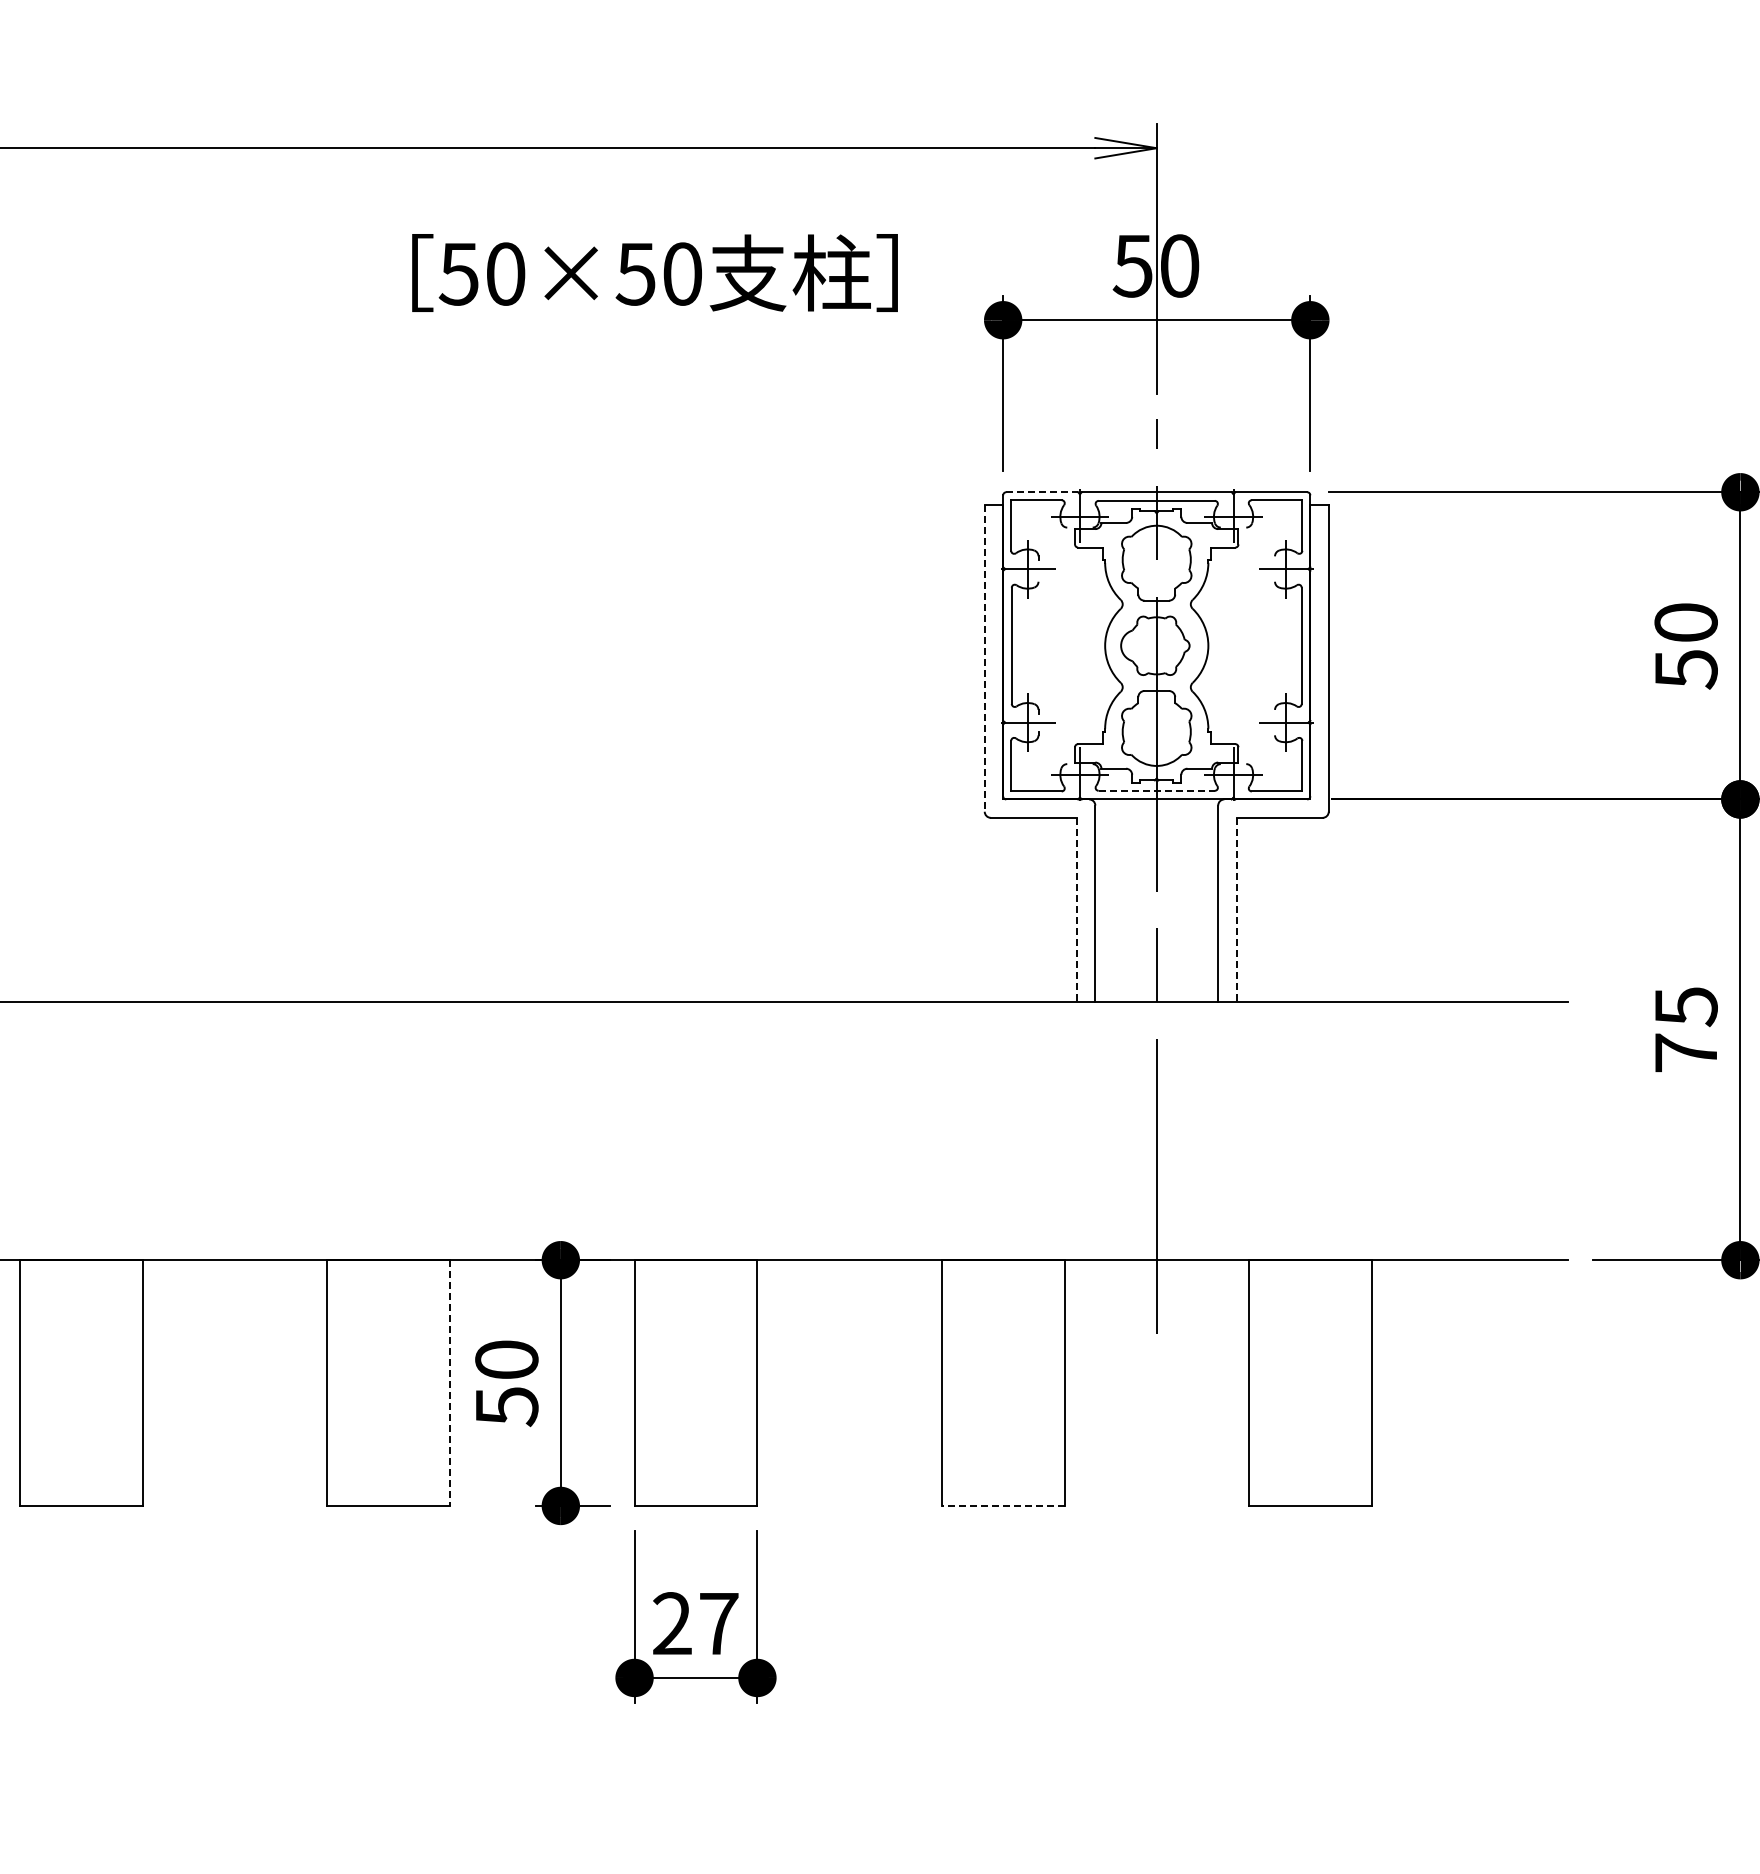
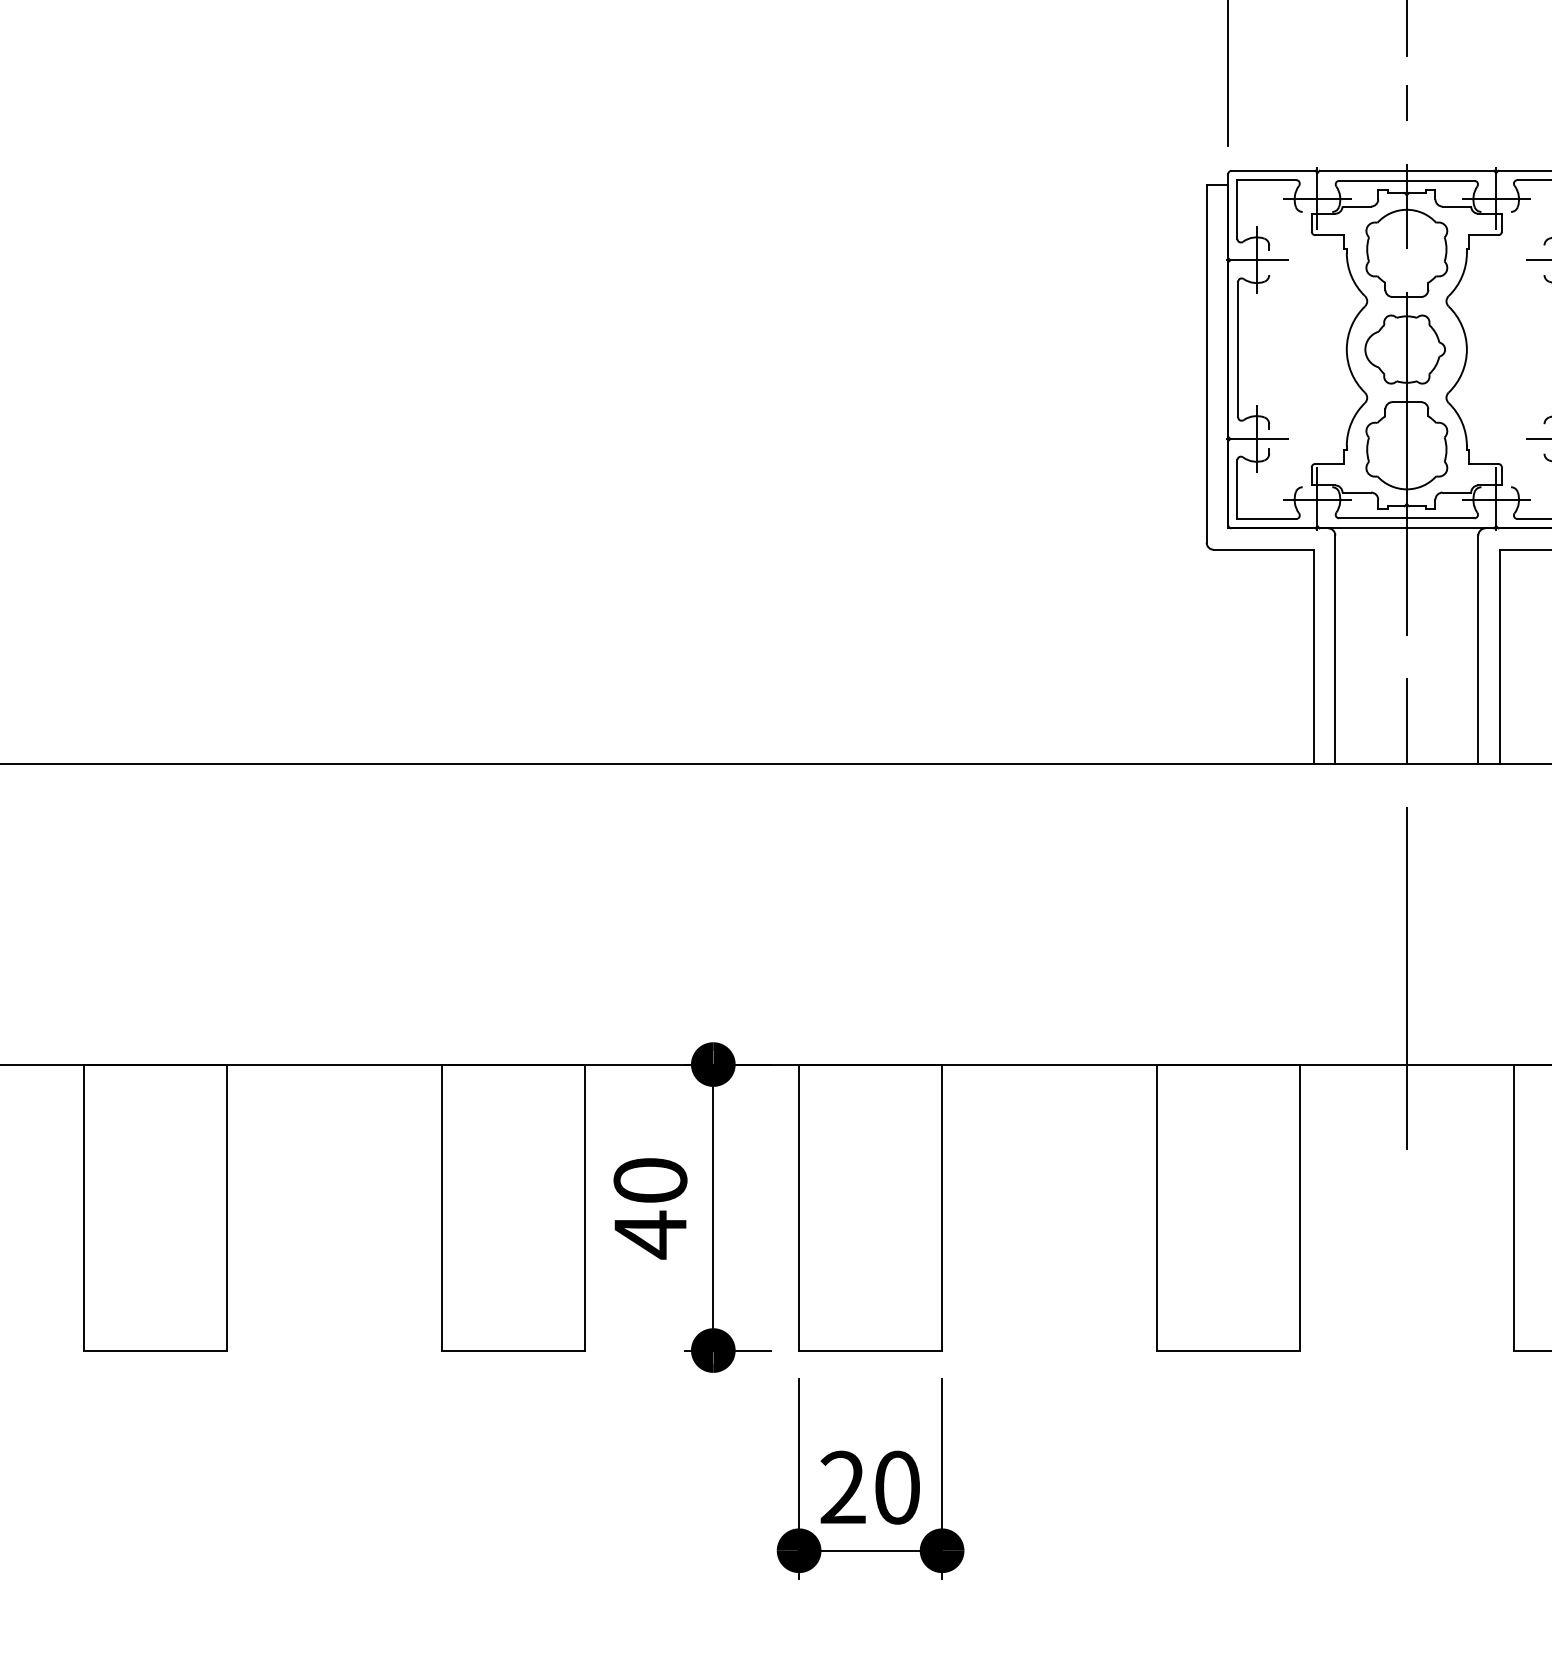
line: (1042, 492) -> (1273, 171), dashed -> solid
line: (984, 658) -> (1206, 364), dashed -> solid
line: (1157, 790) -> (1407, 517), dashed -> solid
line: (1076, 910) -> (1313, 657), dashed -> solid
line: (1236, 910) -> (1499, 657), dashed -> solid
line: (450, 1383) -> (584, 1208), dashed -> solid
text: (507, 1406) -> (651, 1234), 50 -> 40
line: (1002, 1505) -> (1227, 1350), dashed -> solid
text: (719, 1623) -> (897, 1487), 27 -> 20

